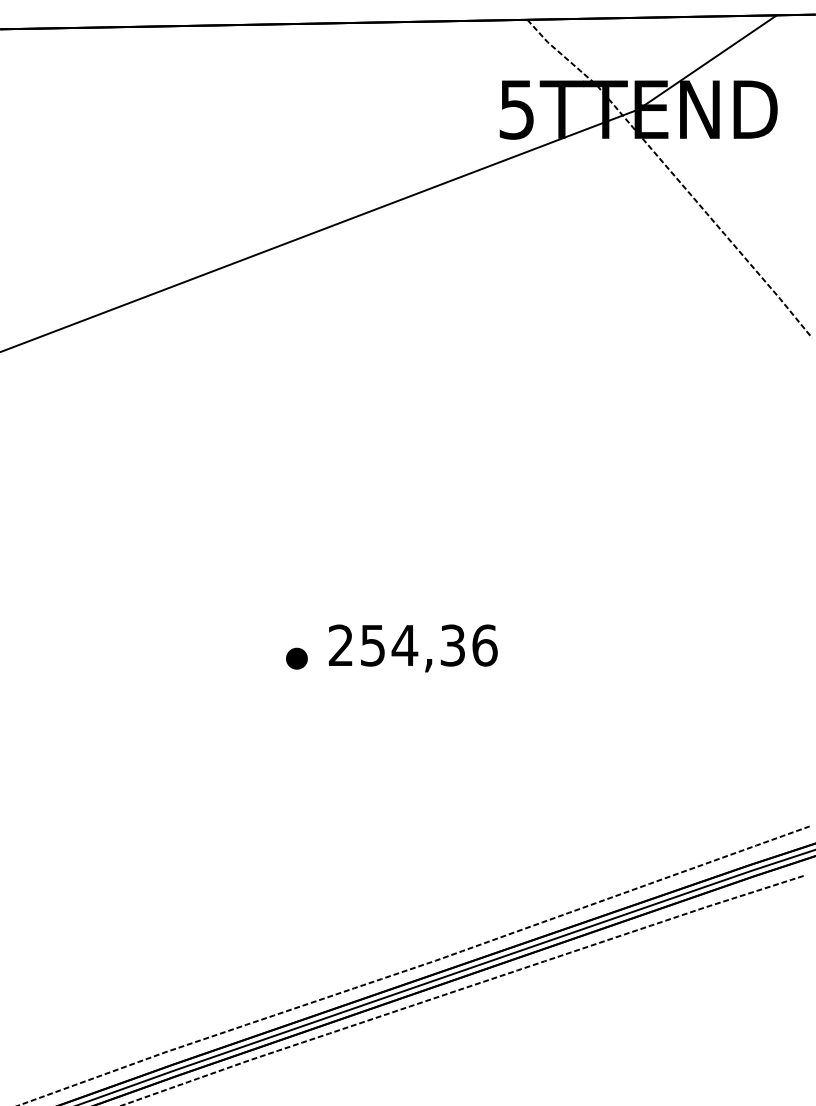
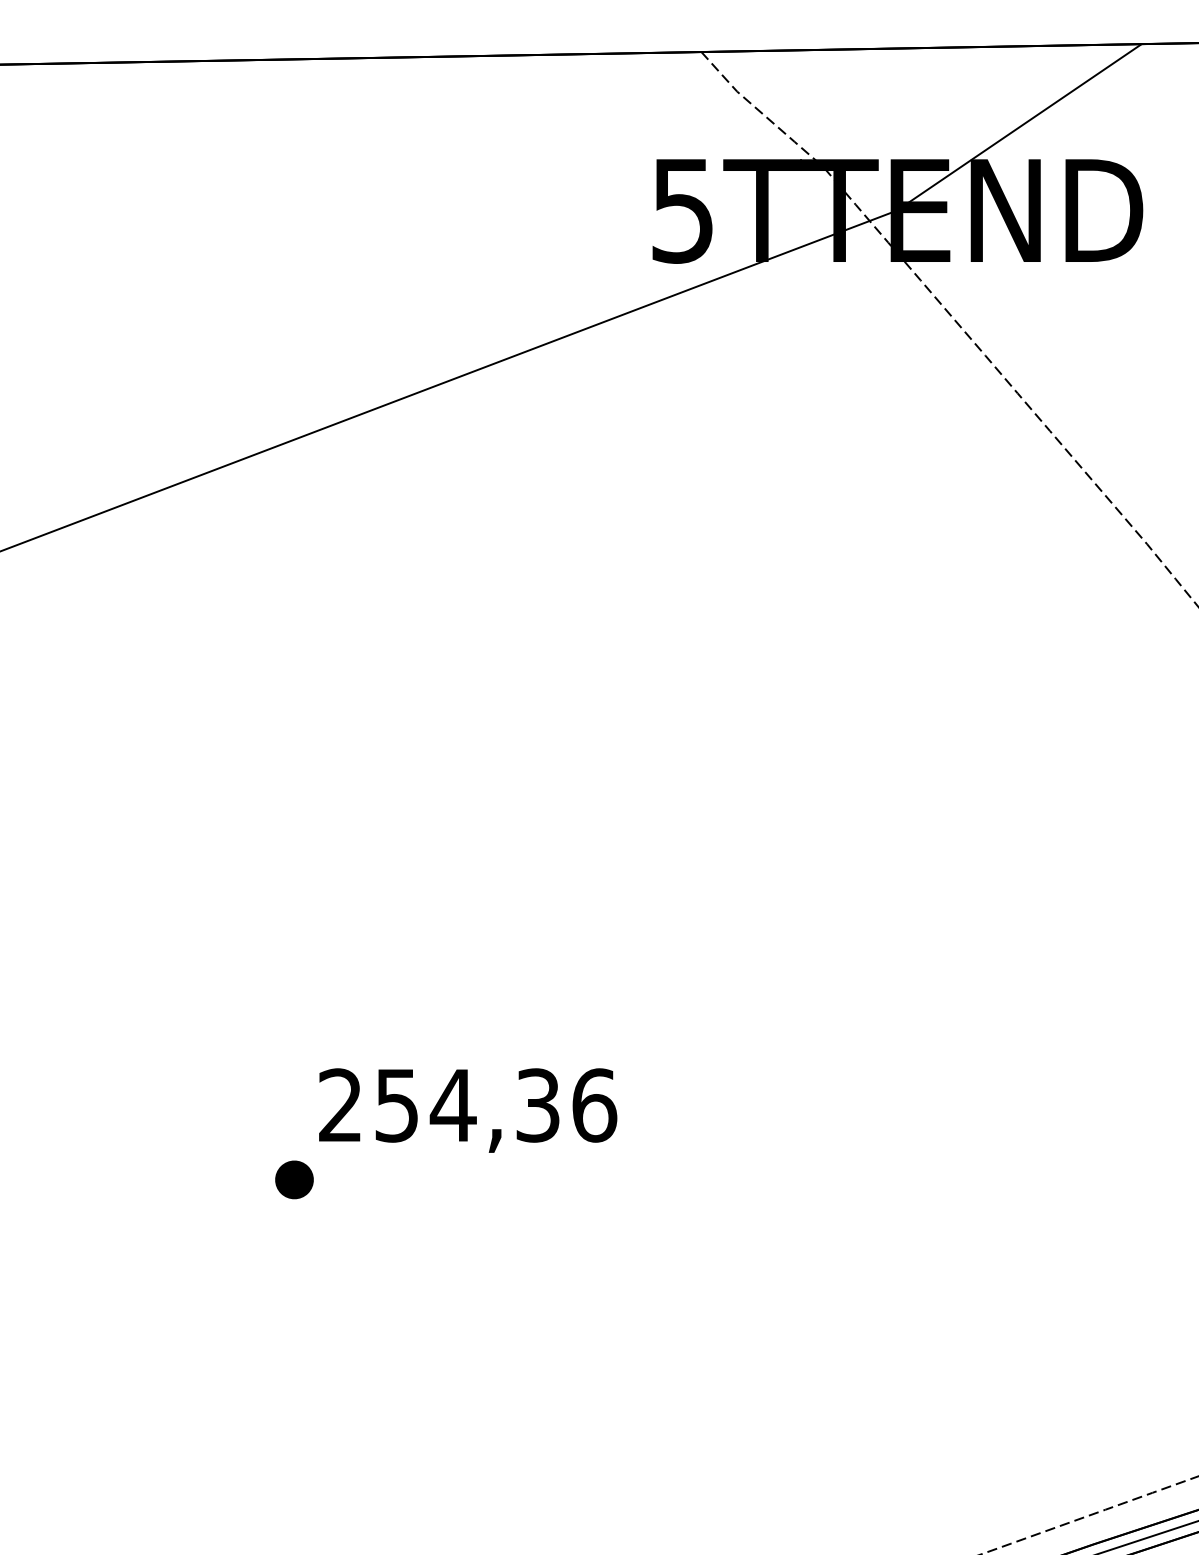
text: (412, 648) -> (466, 1110), moved

